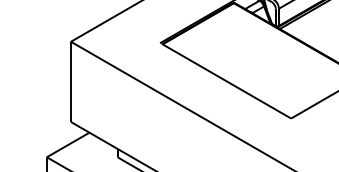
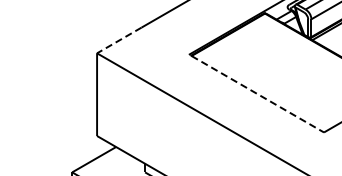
line: (92, 29) -> (119, 40), solid -> dashed
line: (227, 81) -> (258, 94), solid -> dashed

